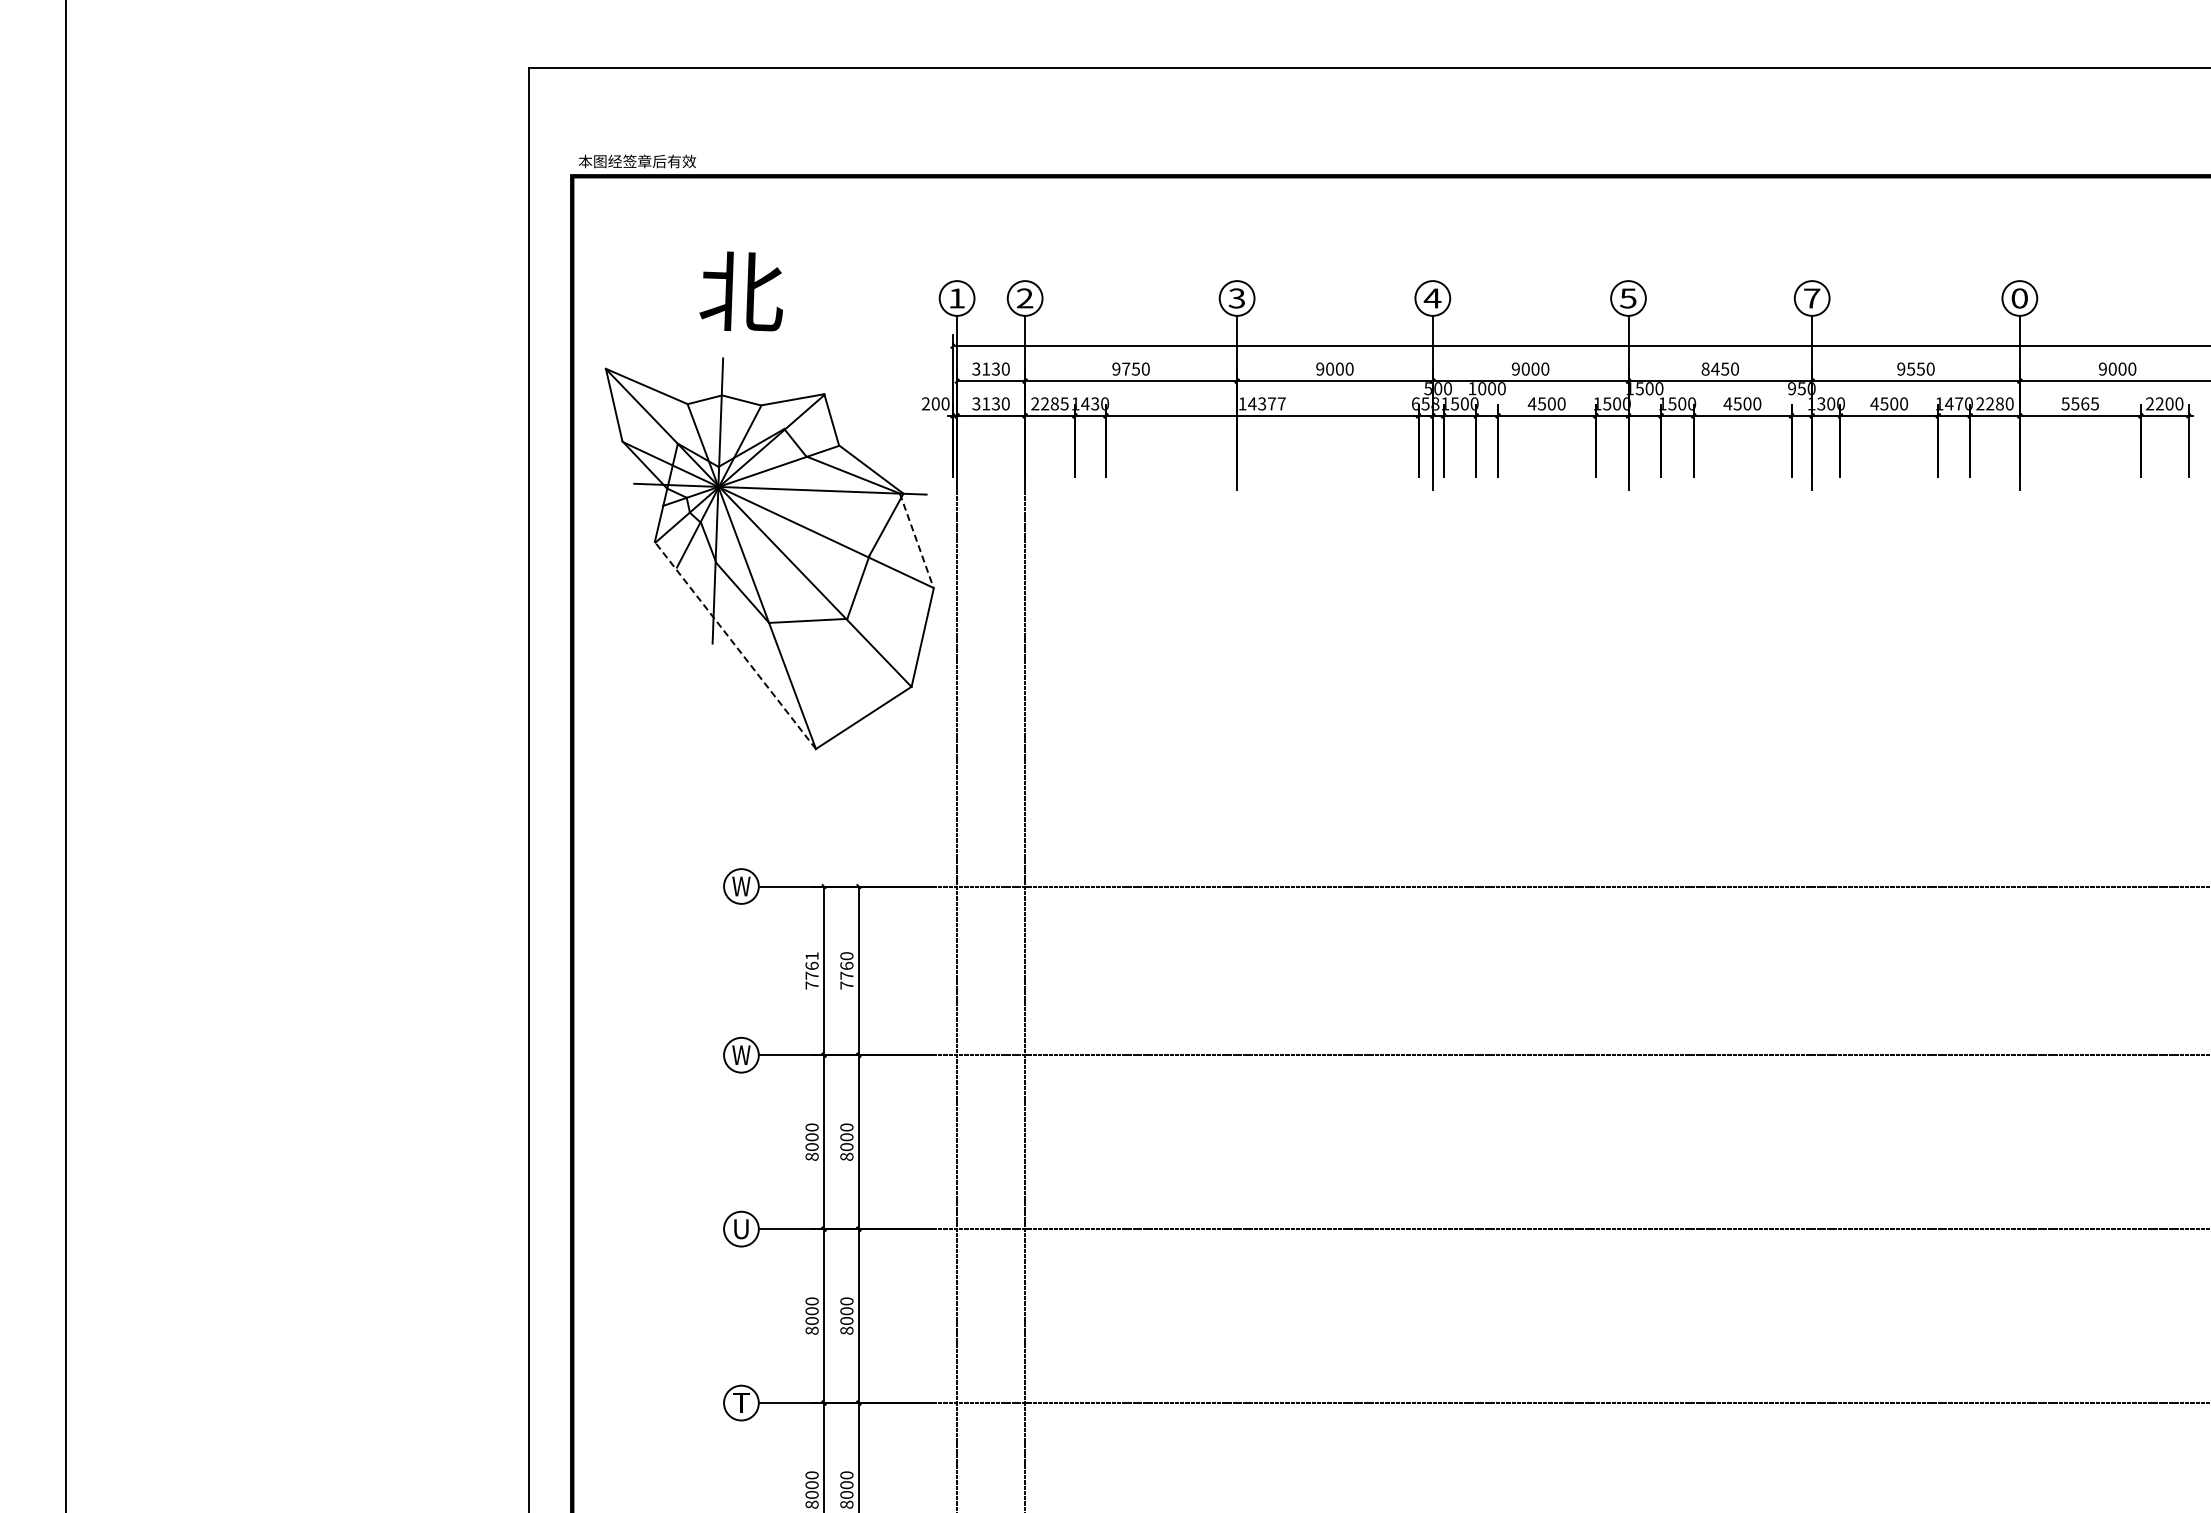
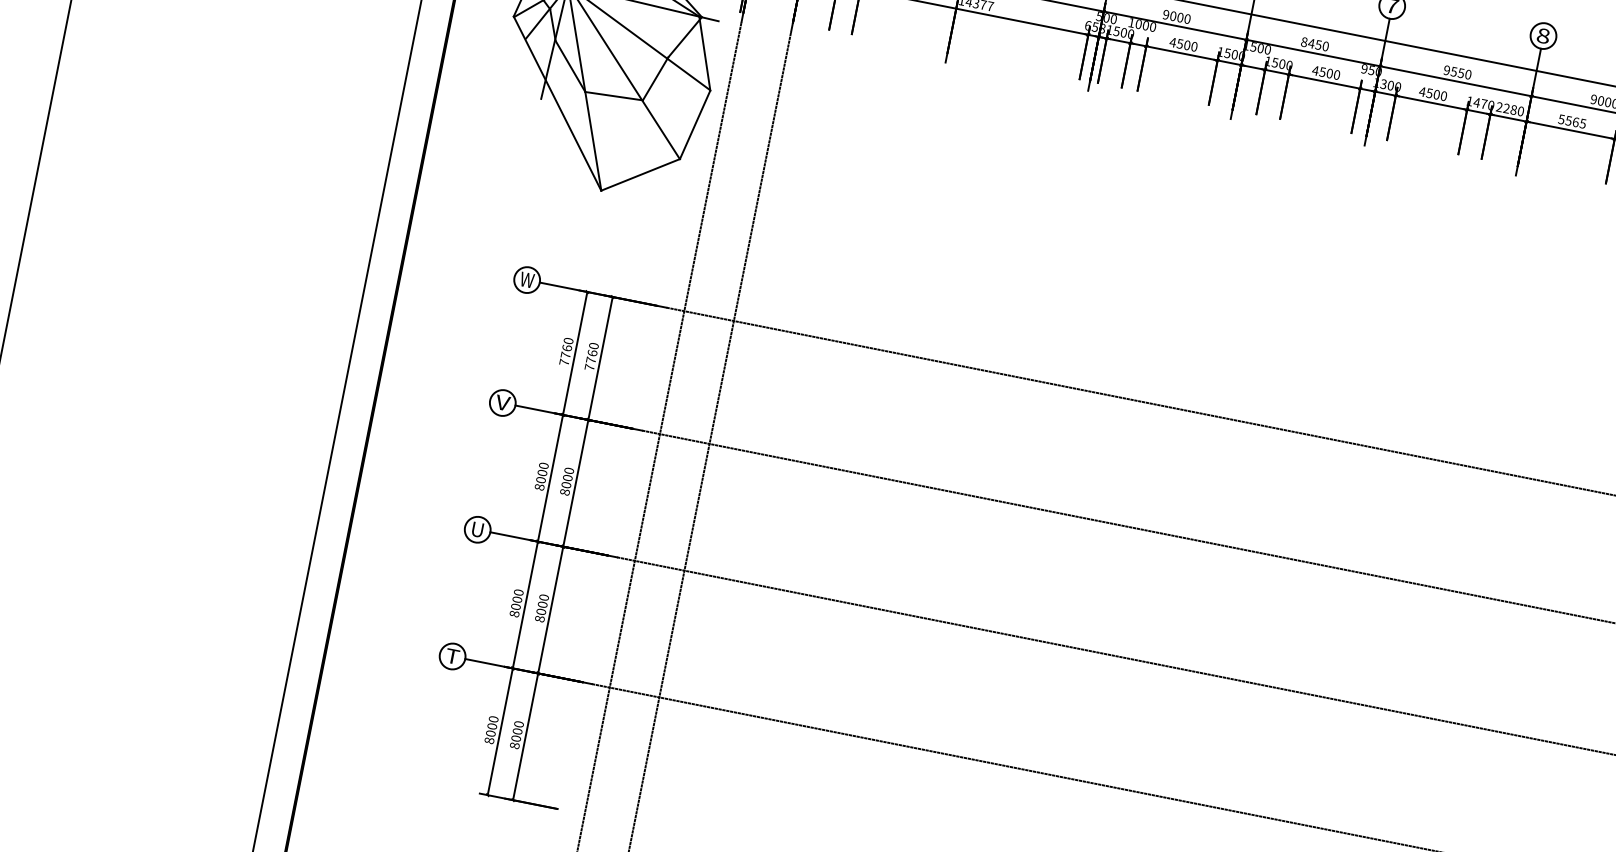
text: (2019, 298) -> (1543, 36), 0 -> 8
line: (917, 541) -> (705, 54), dashed -> solid
line: (735, 645) -> (557, 103), dashed -> solid
text: (811, 956) -> (568, 341), 7761 -> 7760
text: (741, 1054) -> (502, 402), W -> V

